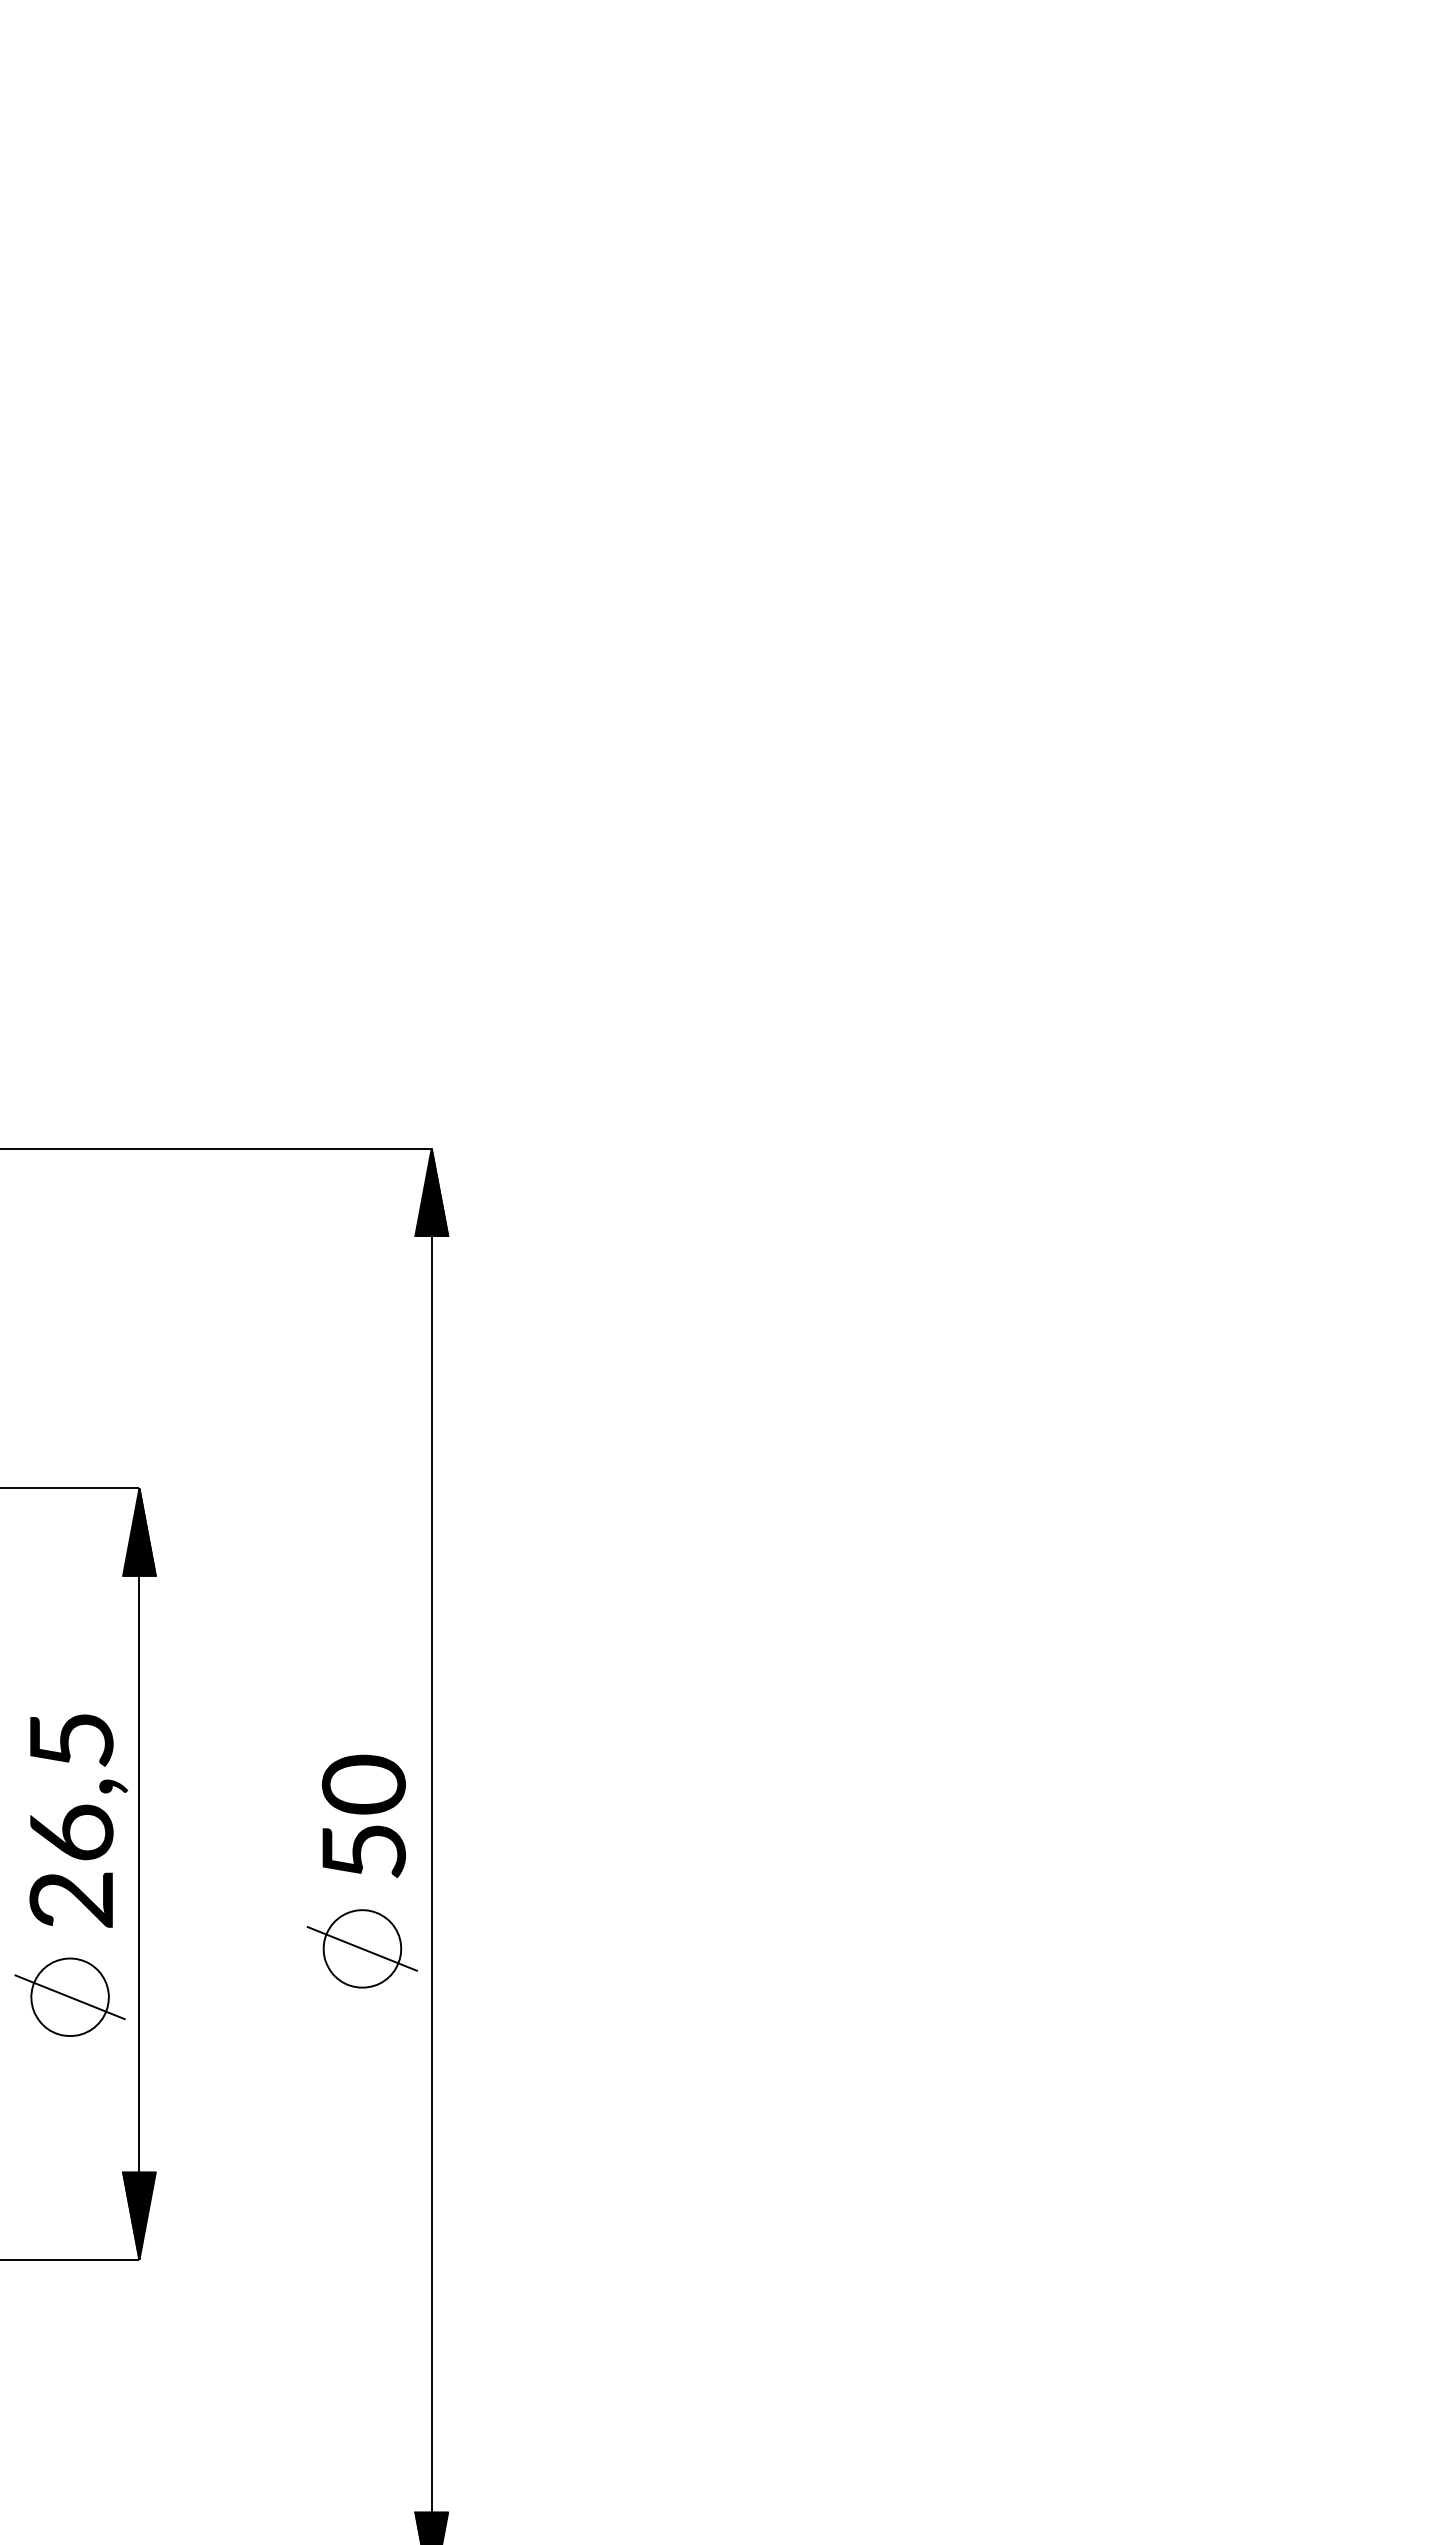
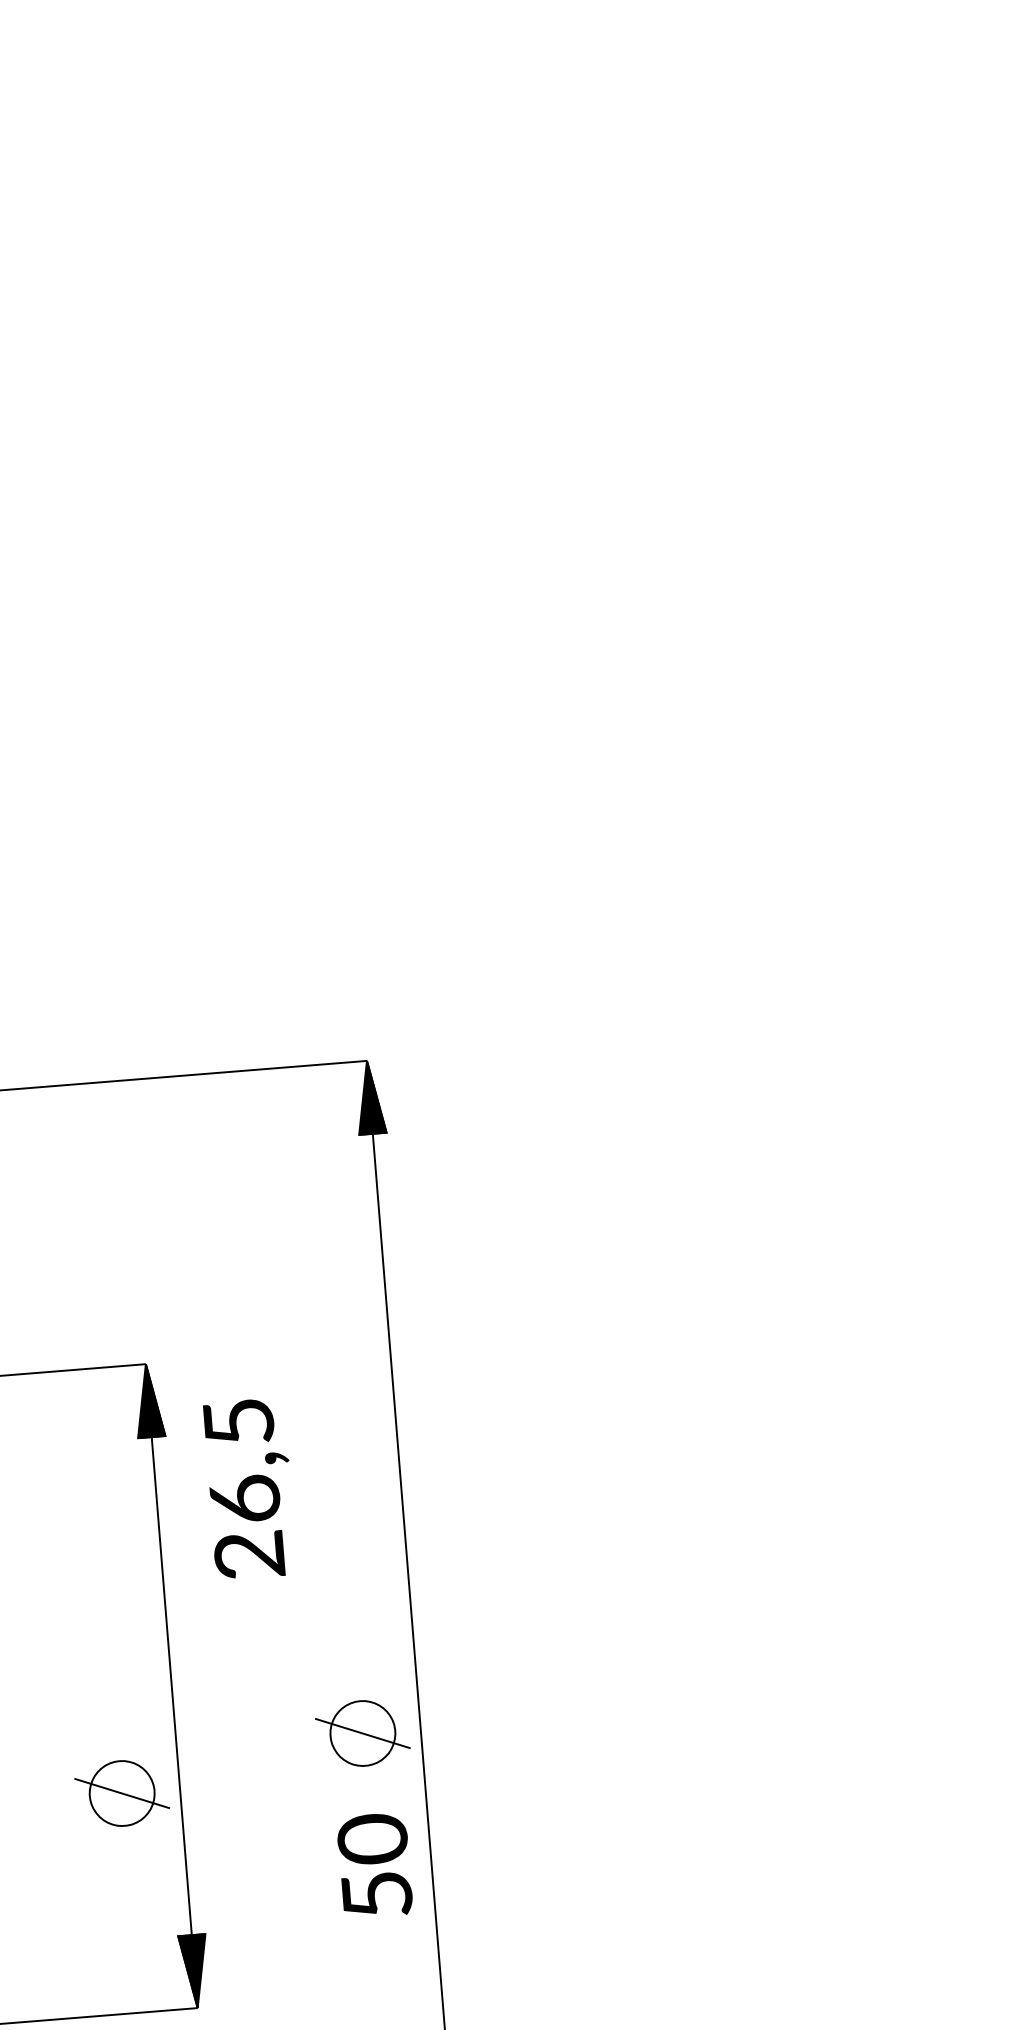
text: (363, 1816) -> (374, 1865), moved
text: (78, 1820) -> (250, 1488), moved

